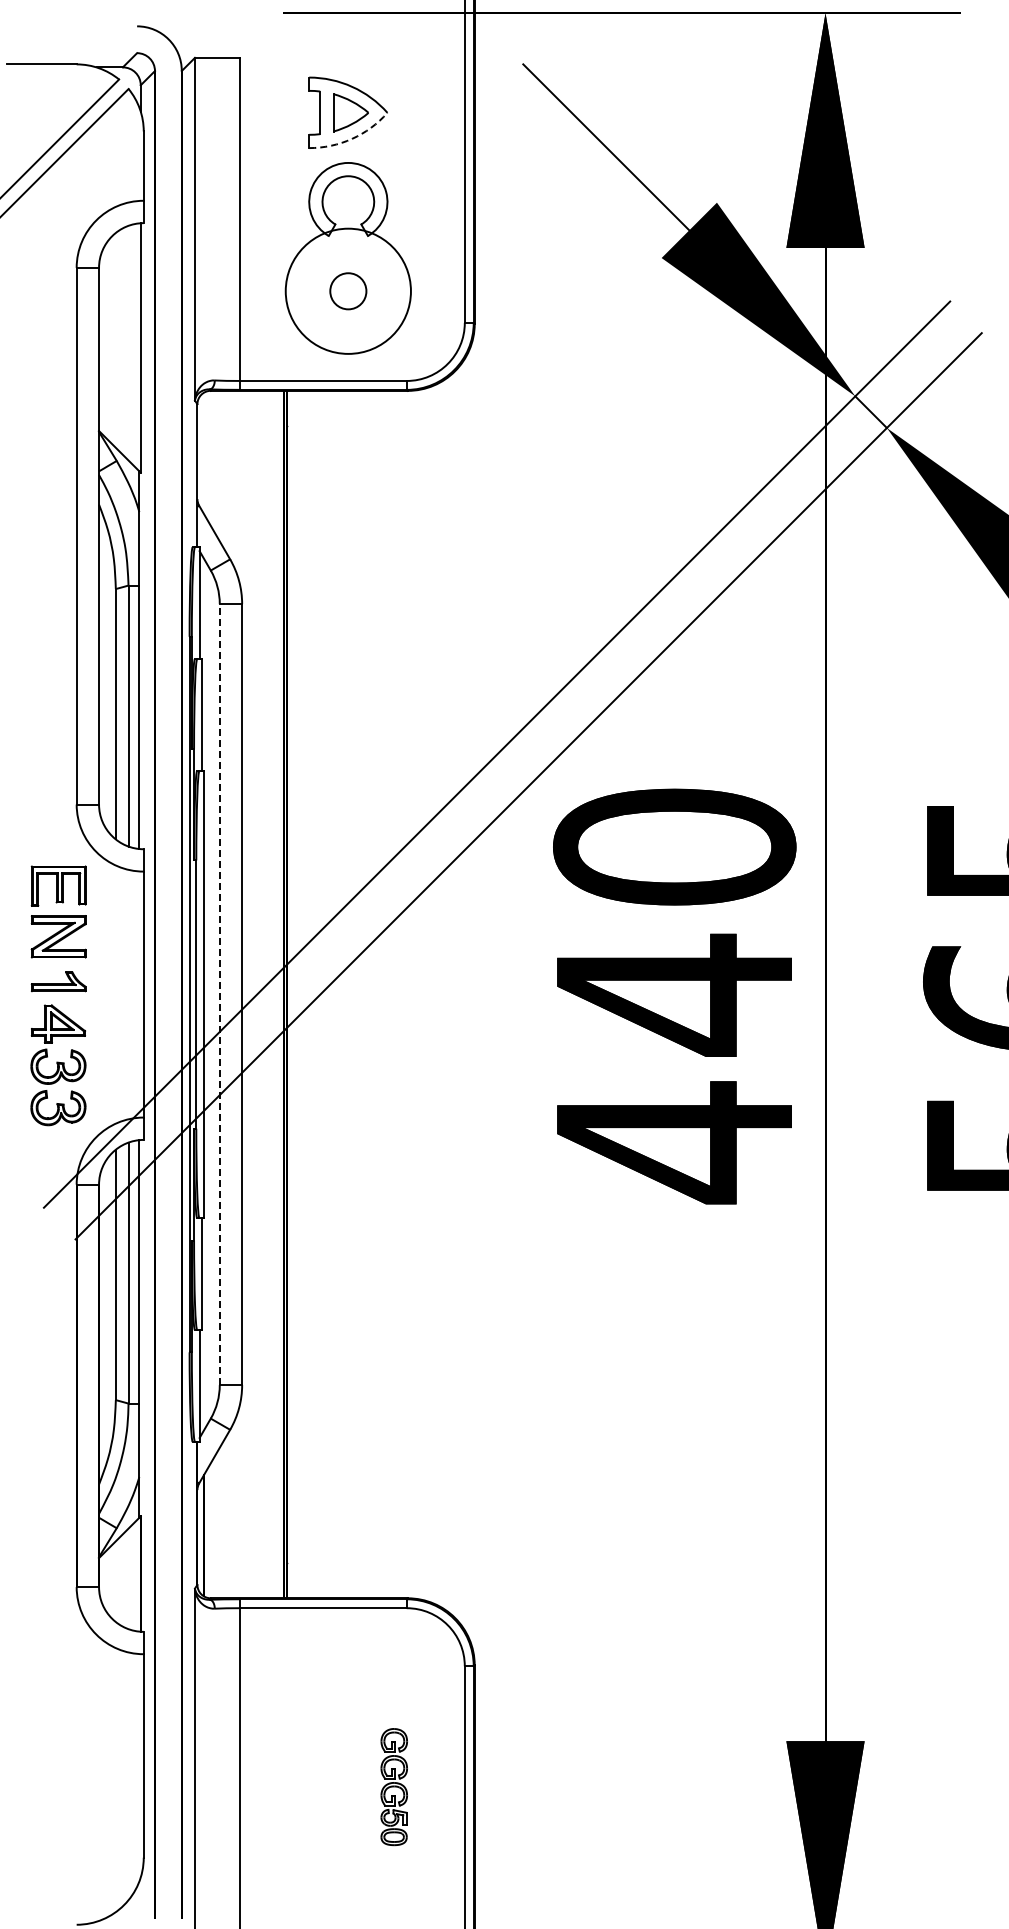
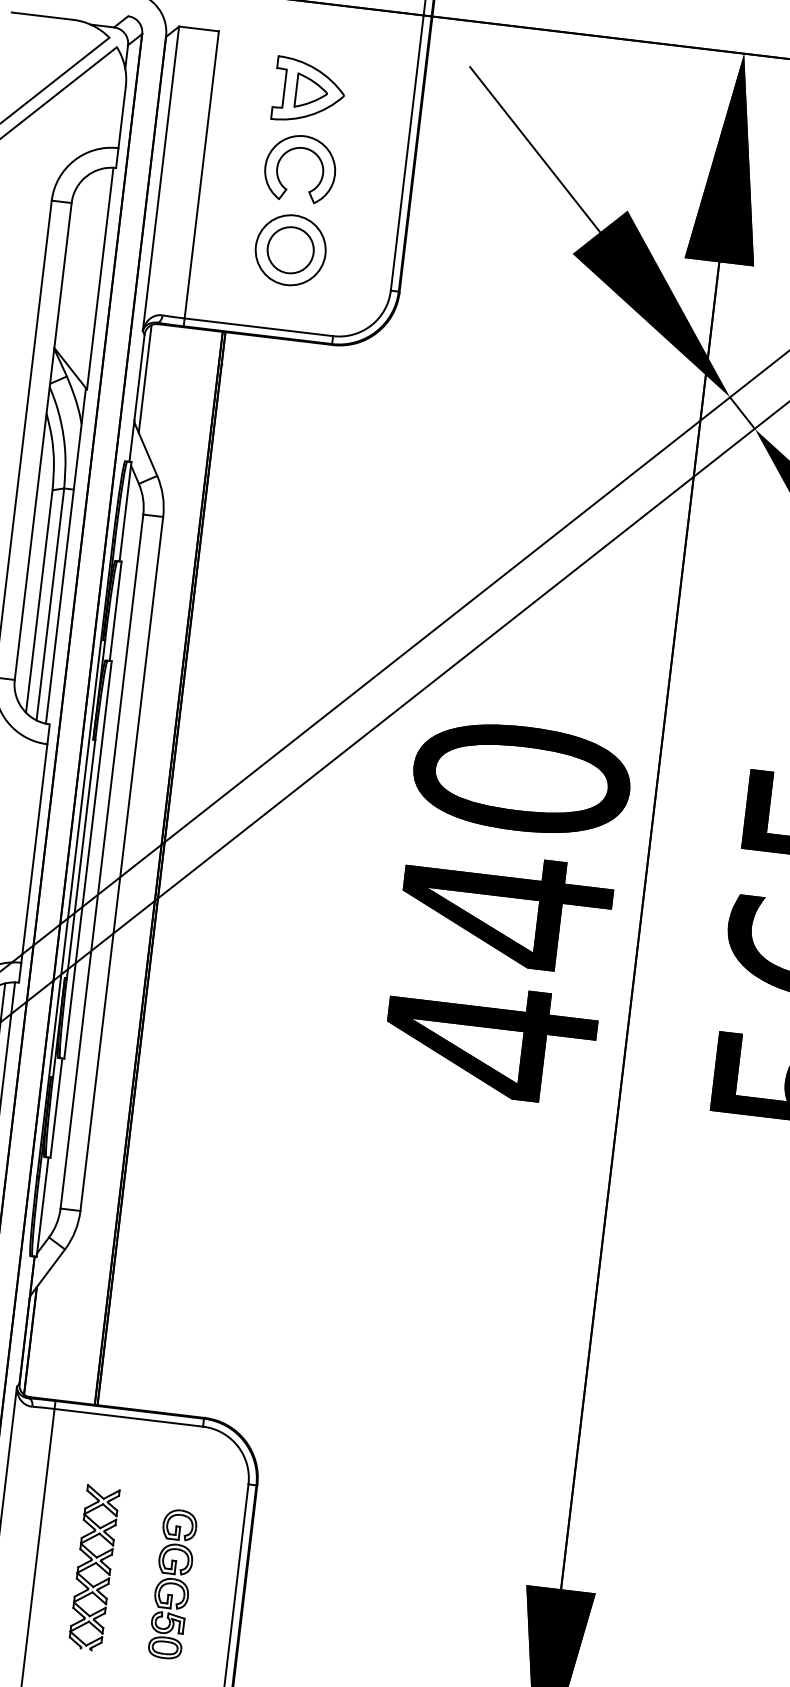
arc: (352, 138) -> (310, 114), dashed -> solid
circle: (348, 291) -> (290, 250), size x0.62
circle: (348, 291) -> (290, 250), size x1.43
line: (203, 452) -> (144, 378), added
line: (219, 994) -> (101, 861), dashed -> solid
part: (304, 1779) -> (94, 1568), added
part: (394, 1786) -> (173, 1583), size x1.43

